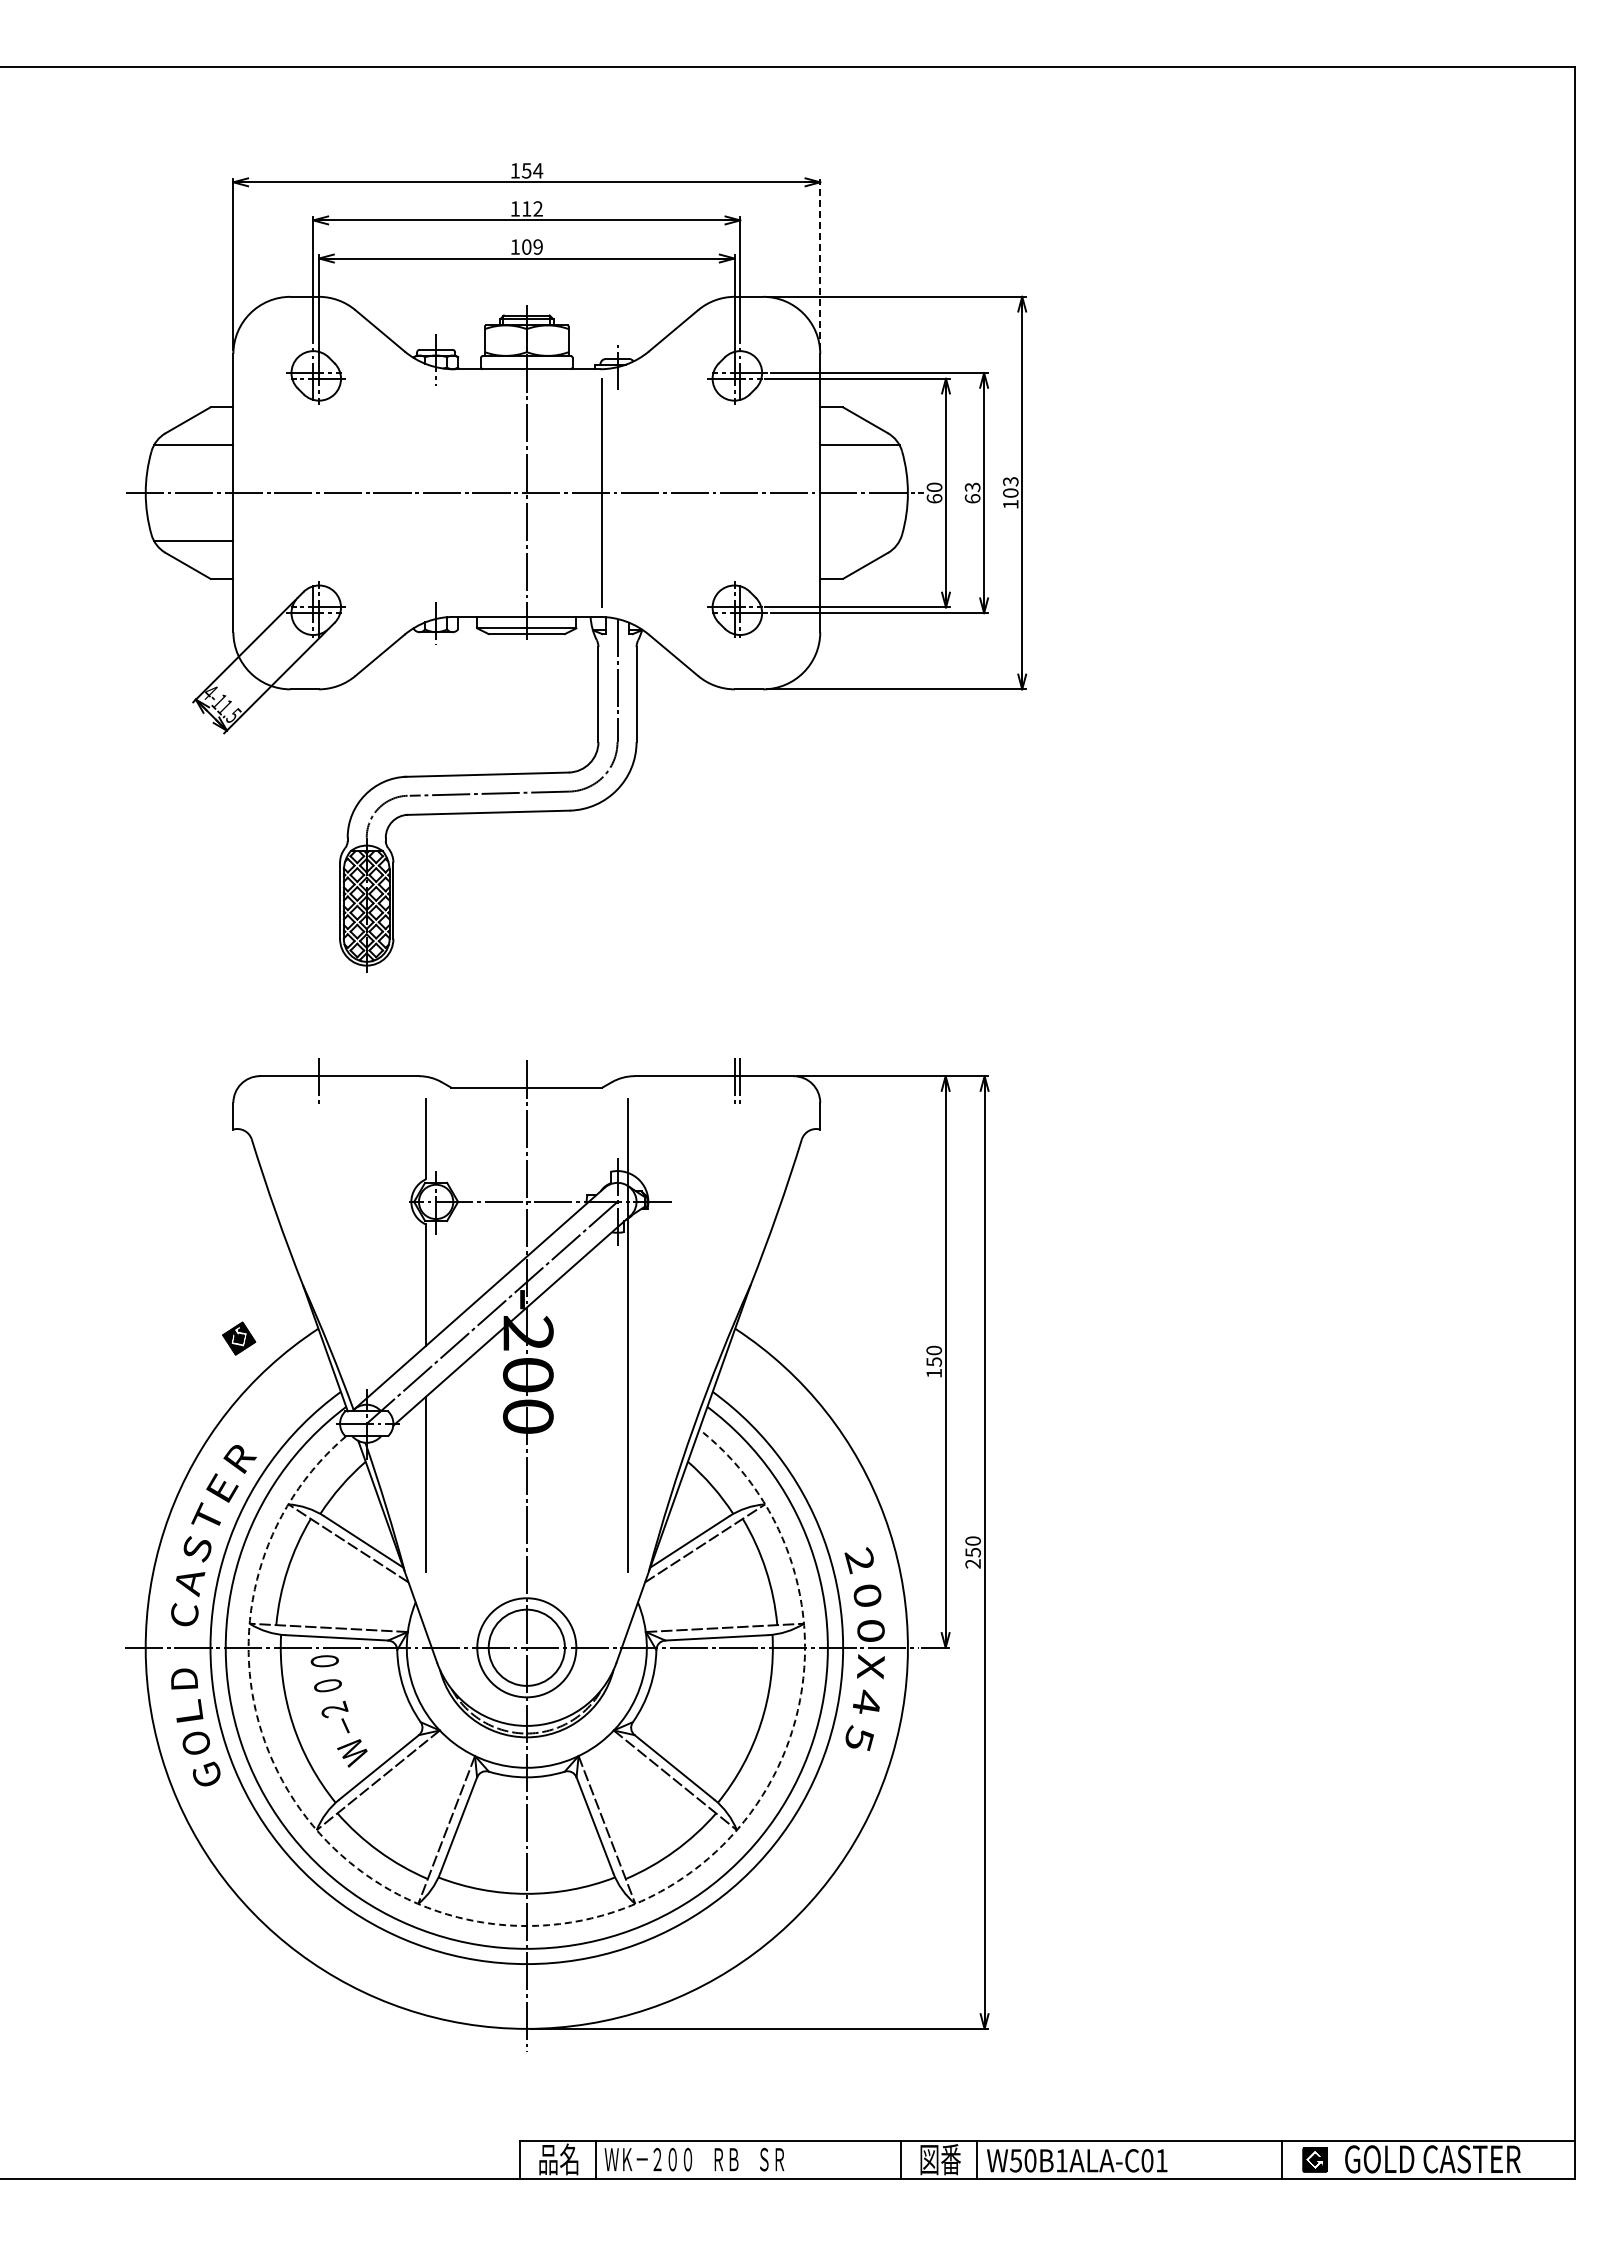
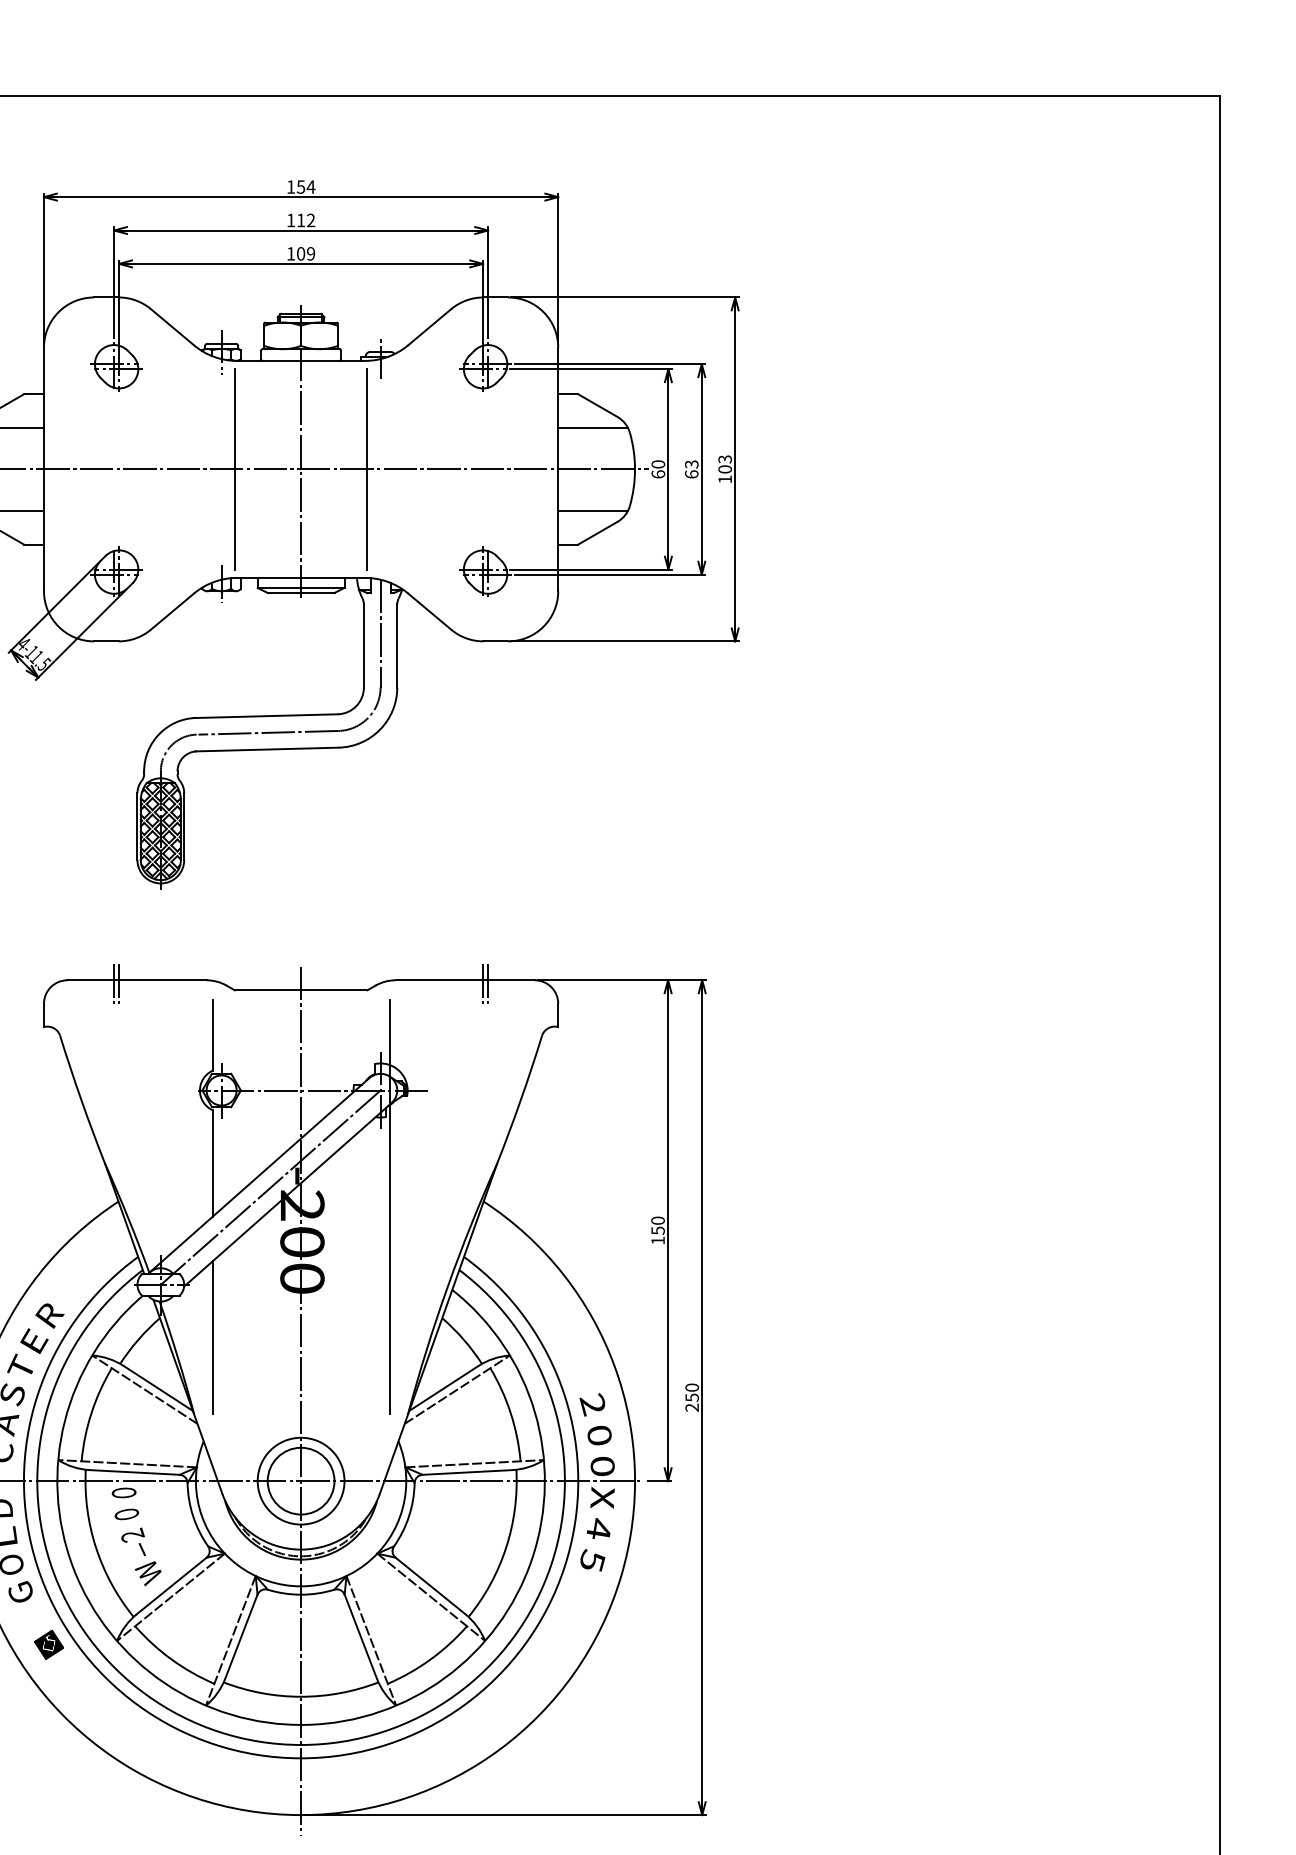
line: (820, 264) -> (558, 269), dashed -> solid
line: (451, 492) -> (235, 468), added
line: (859, 540) -> (592, 510), added
line: (313, 1082) -> (114, 985), added
part: (239, 1338) -> (49, 1644), moved
arc: (532, 1925) -> (306, 1724), dashed -> solid

